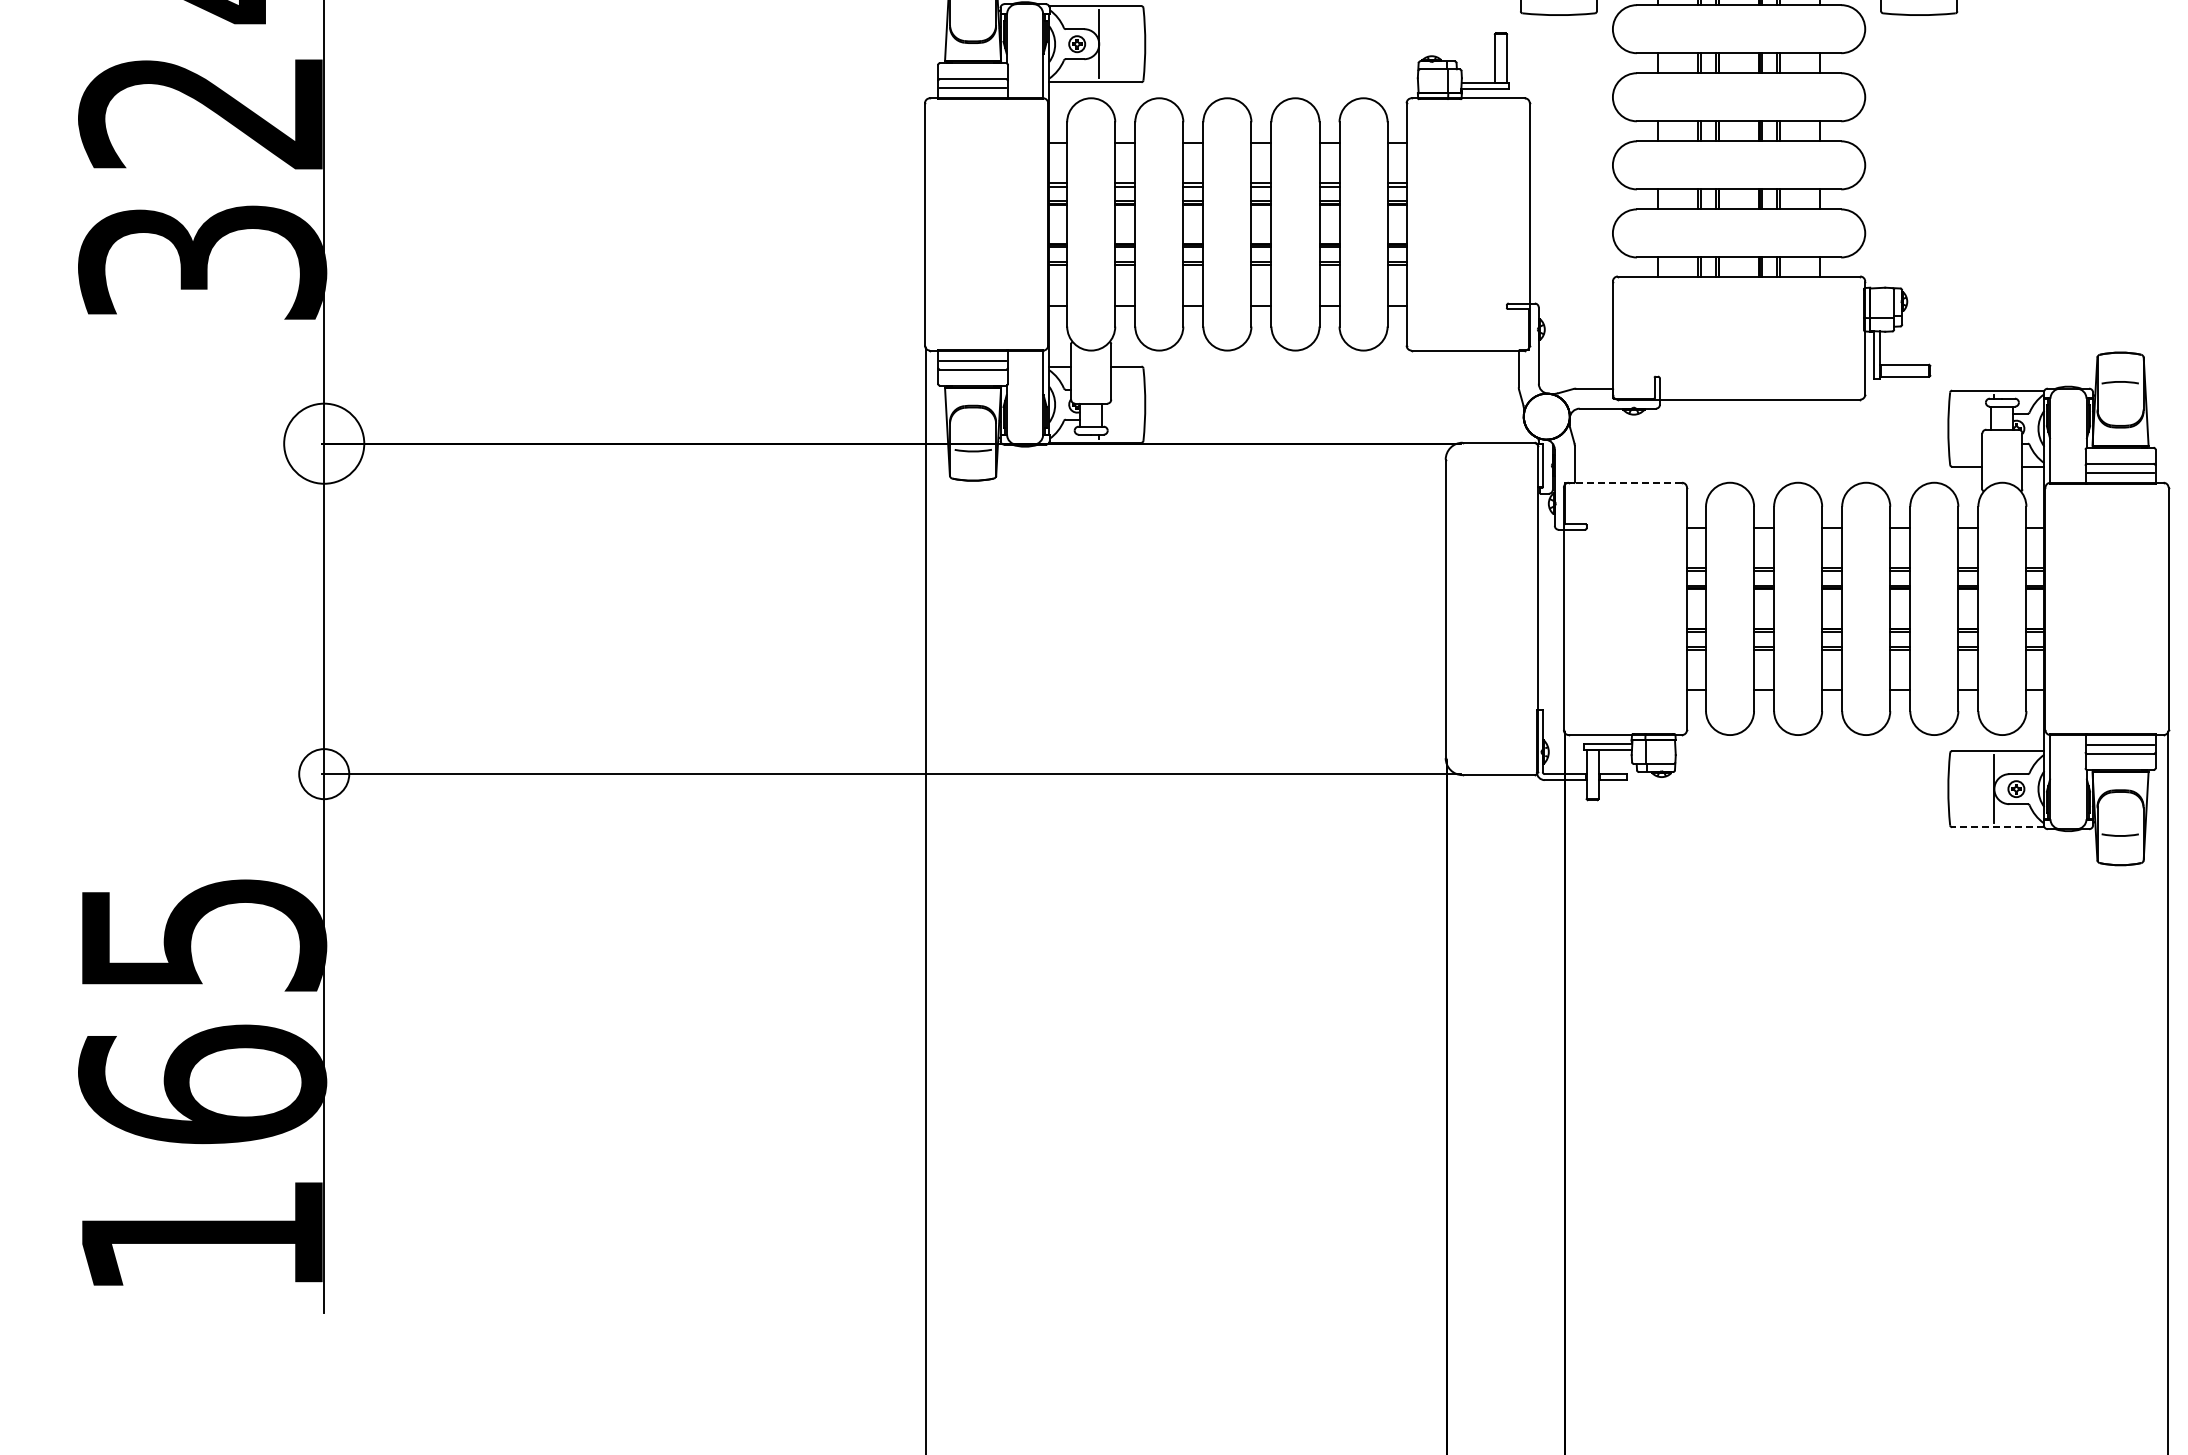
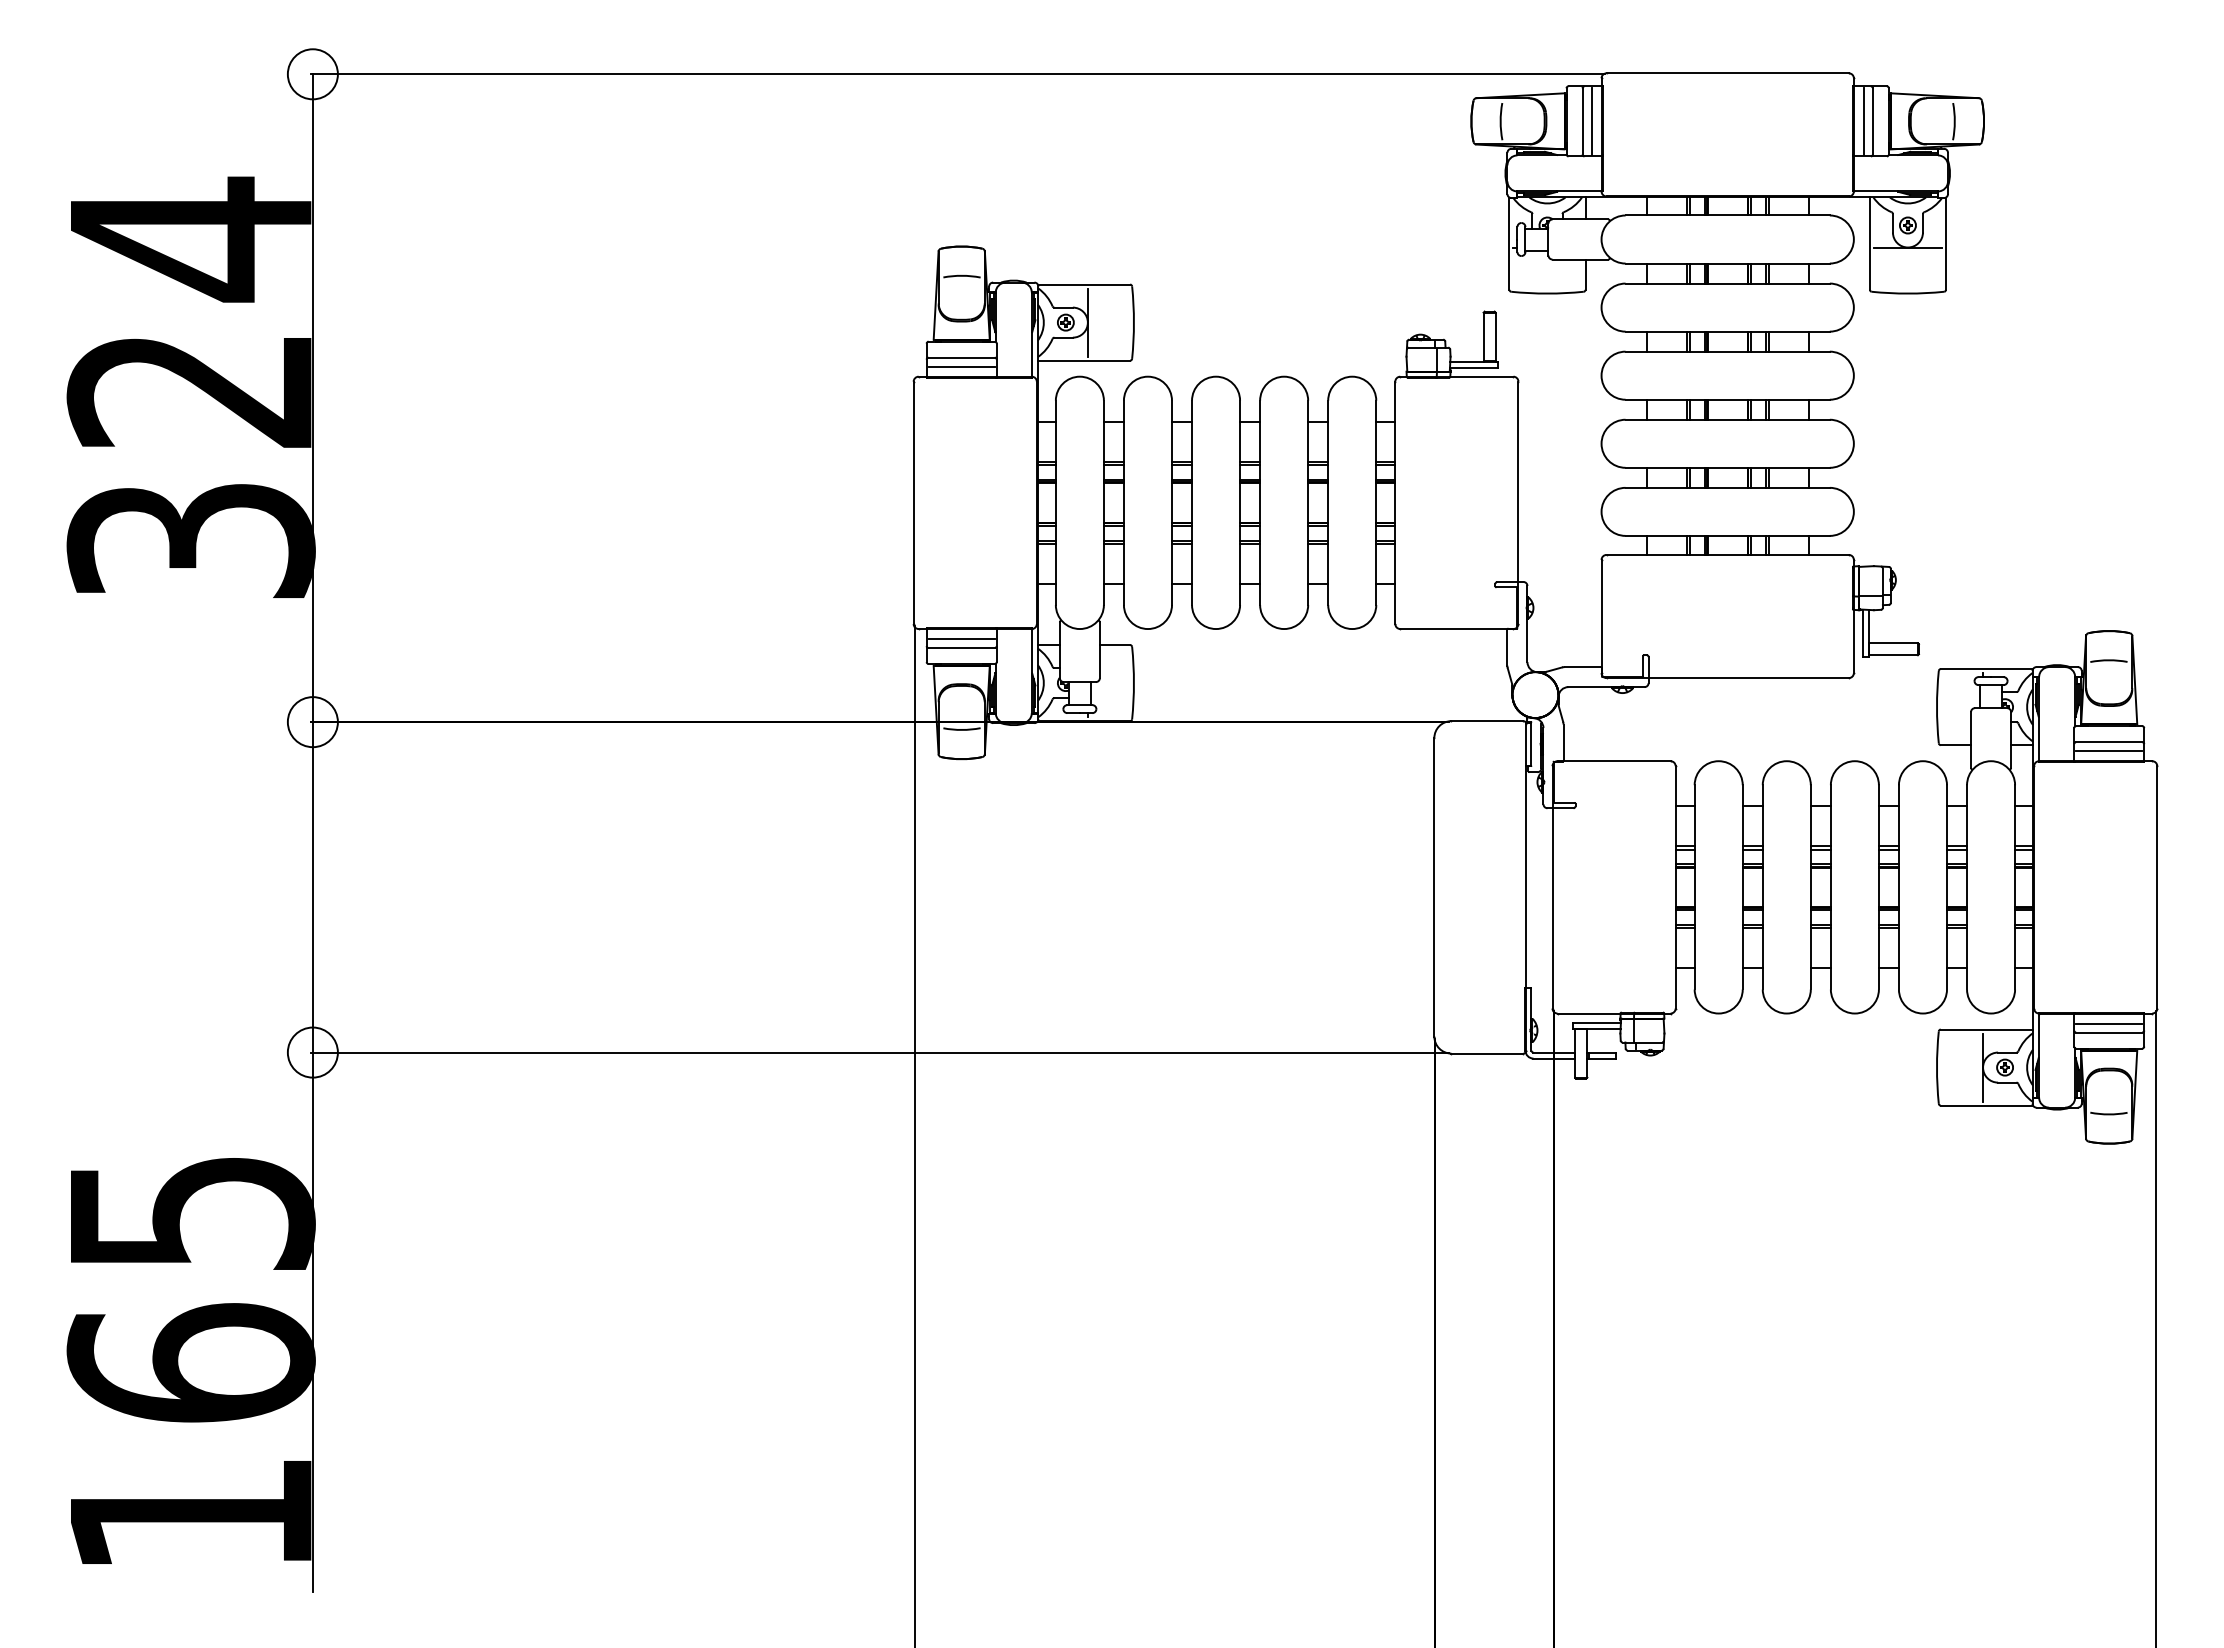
circle: (323, 444) -> (312, 722), size x0.62
line: (1625, 483) -> (1614, 761), dashed -> solid
line: (1997, 827) -> (1986, 1105), dashed -> solid

